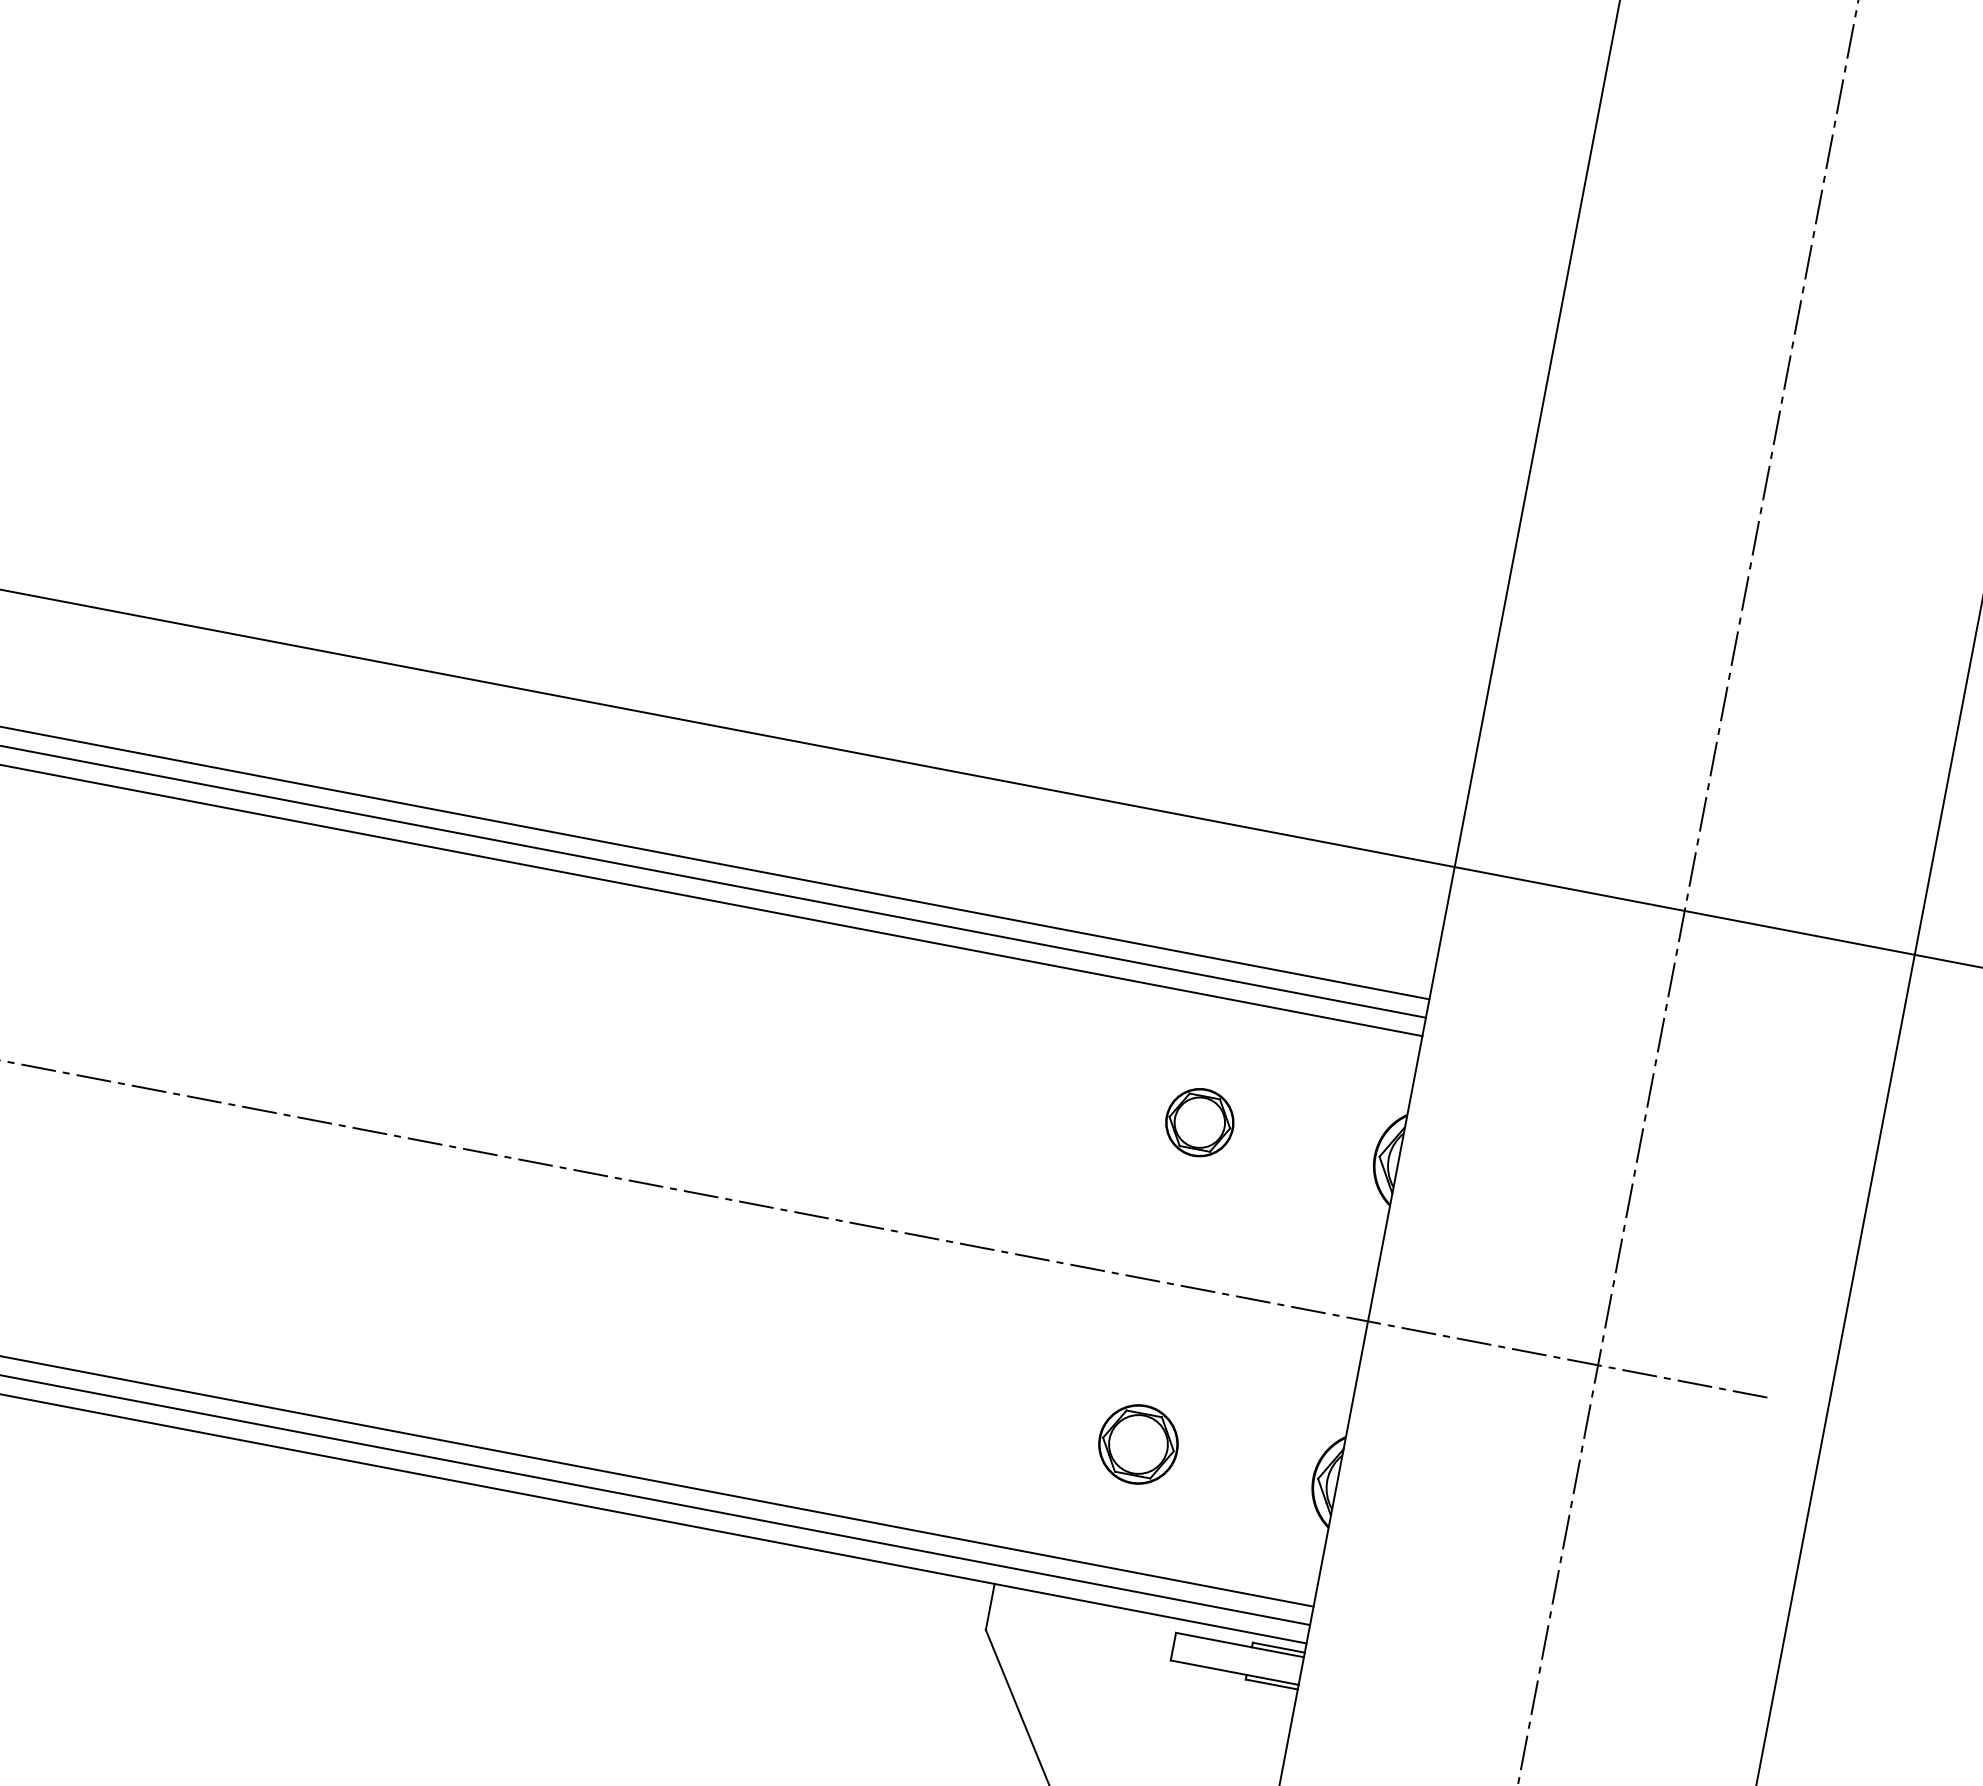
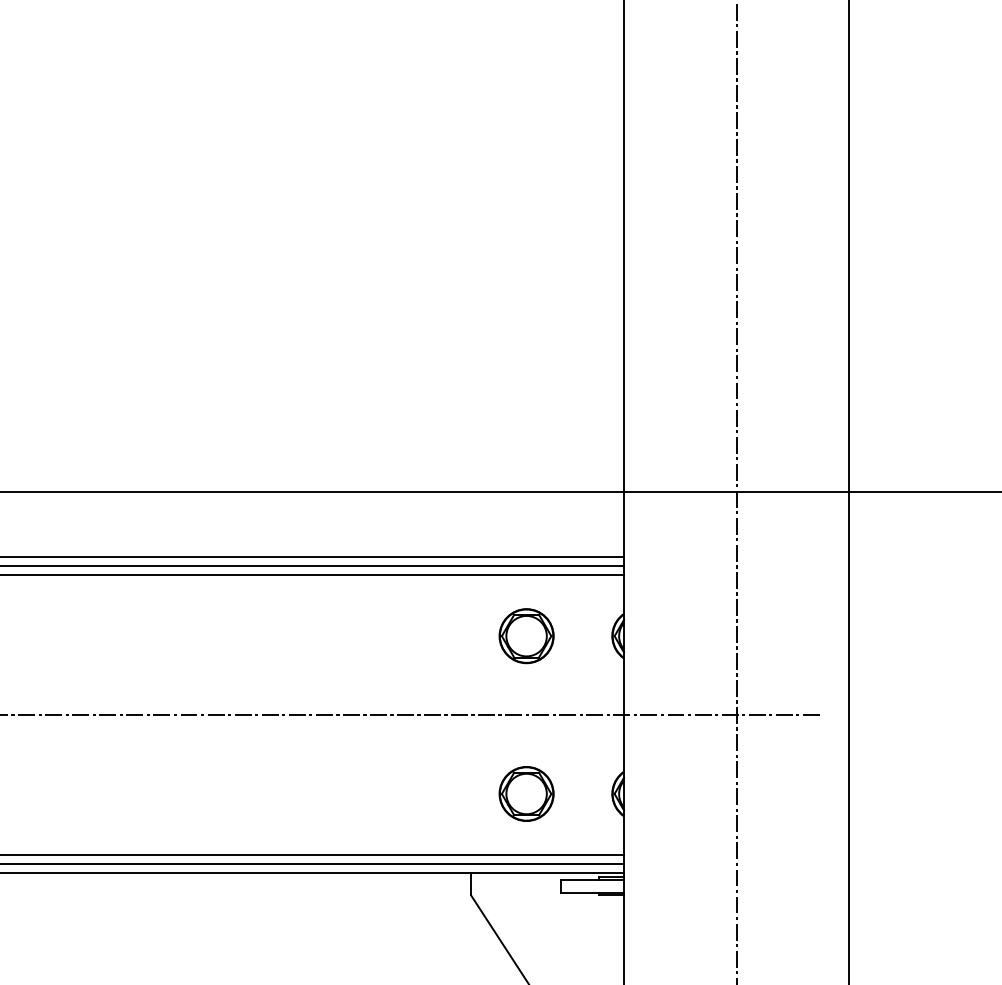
part: (1199, 1123) -> (526, 636), size x1.67
part: (1138, 1443) -> (526, 793), size x1.43

